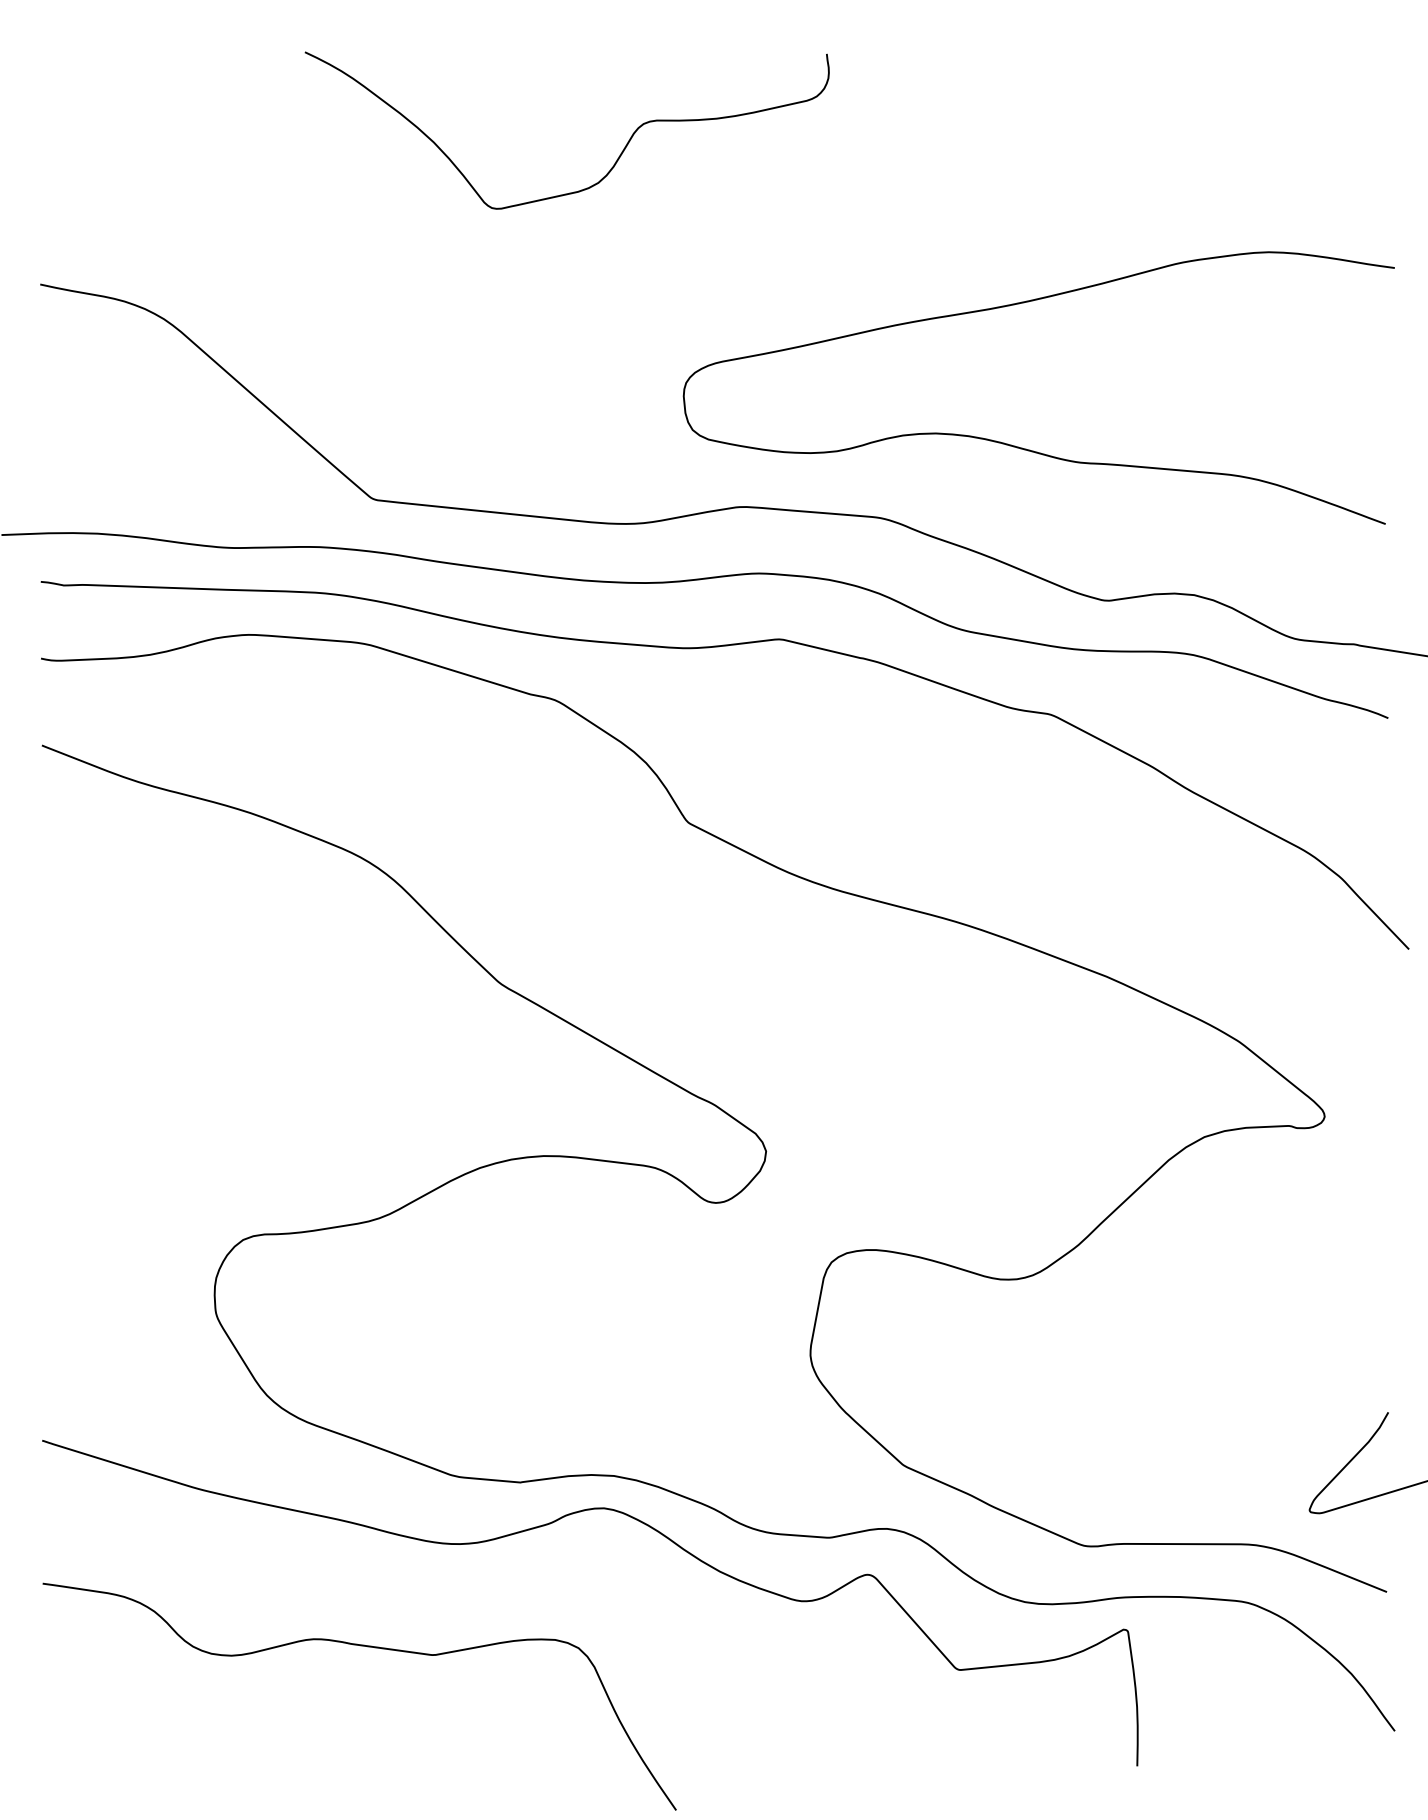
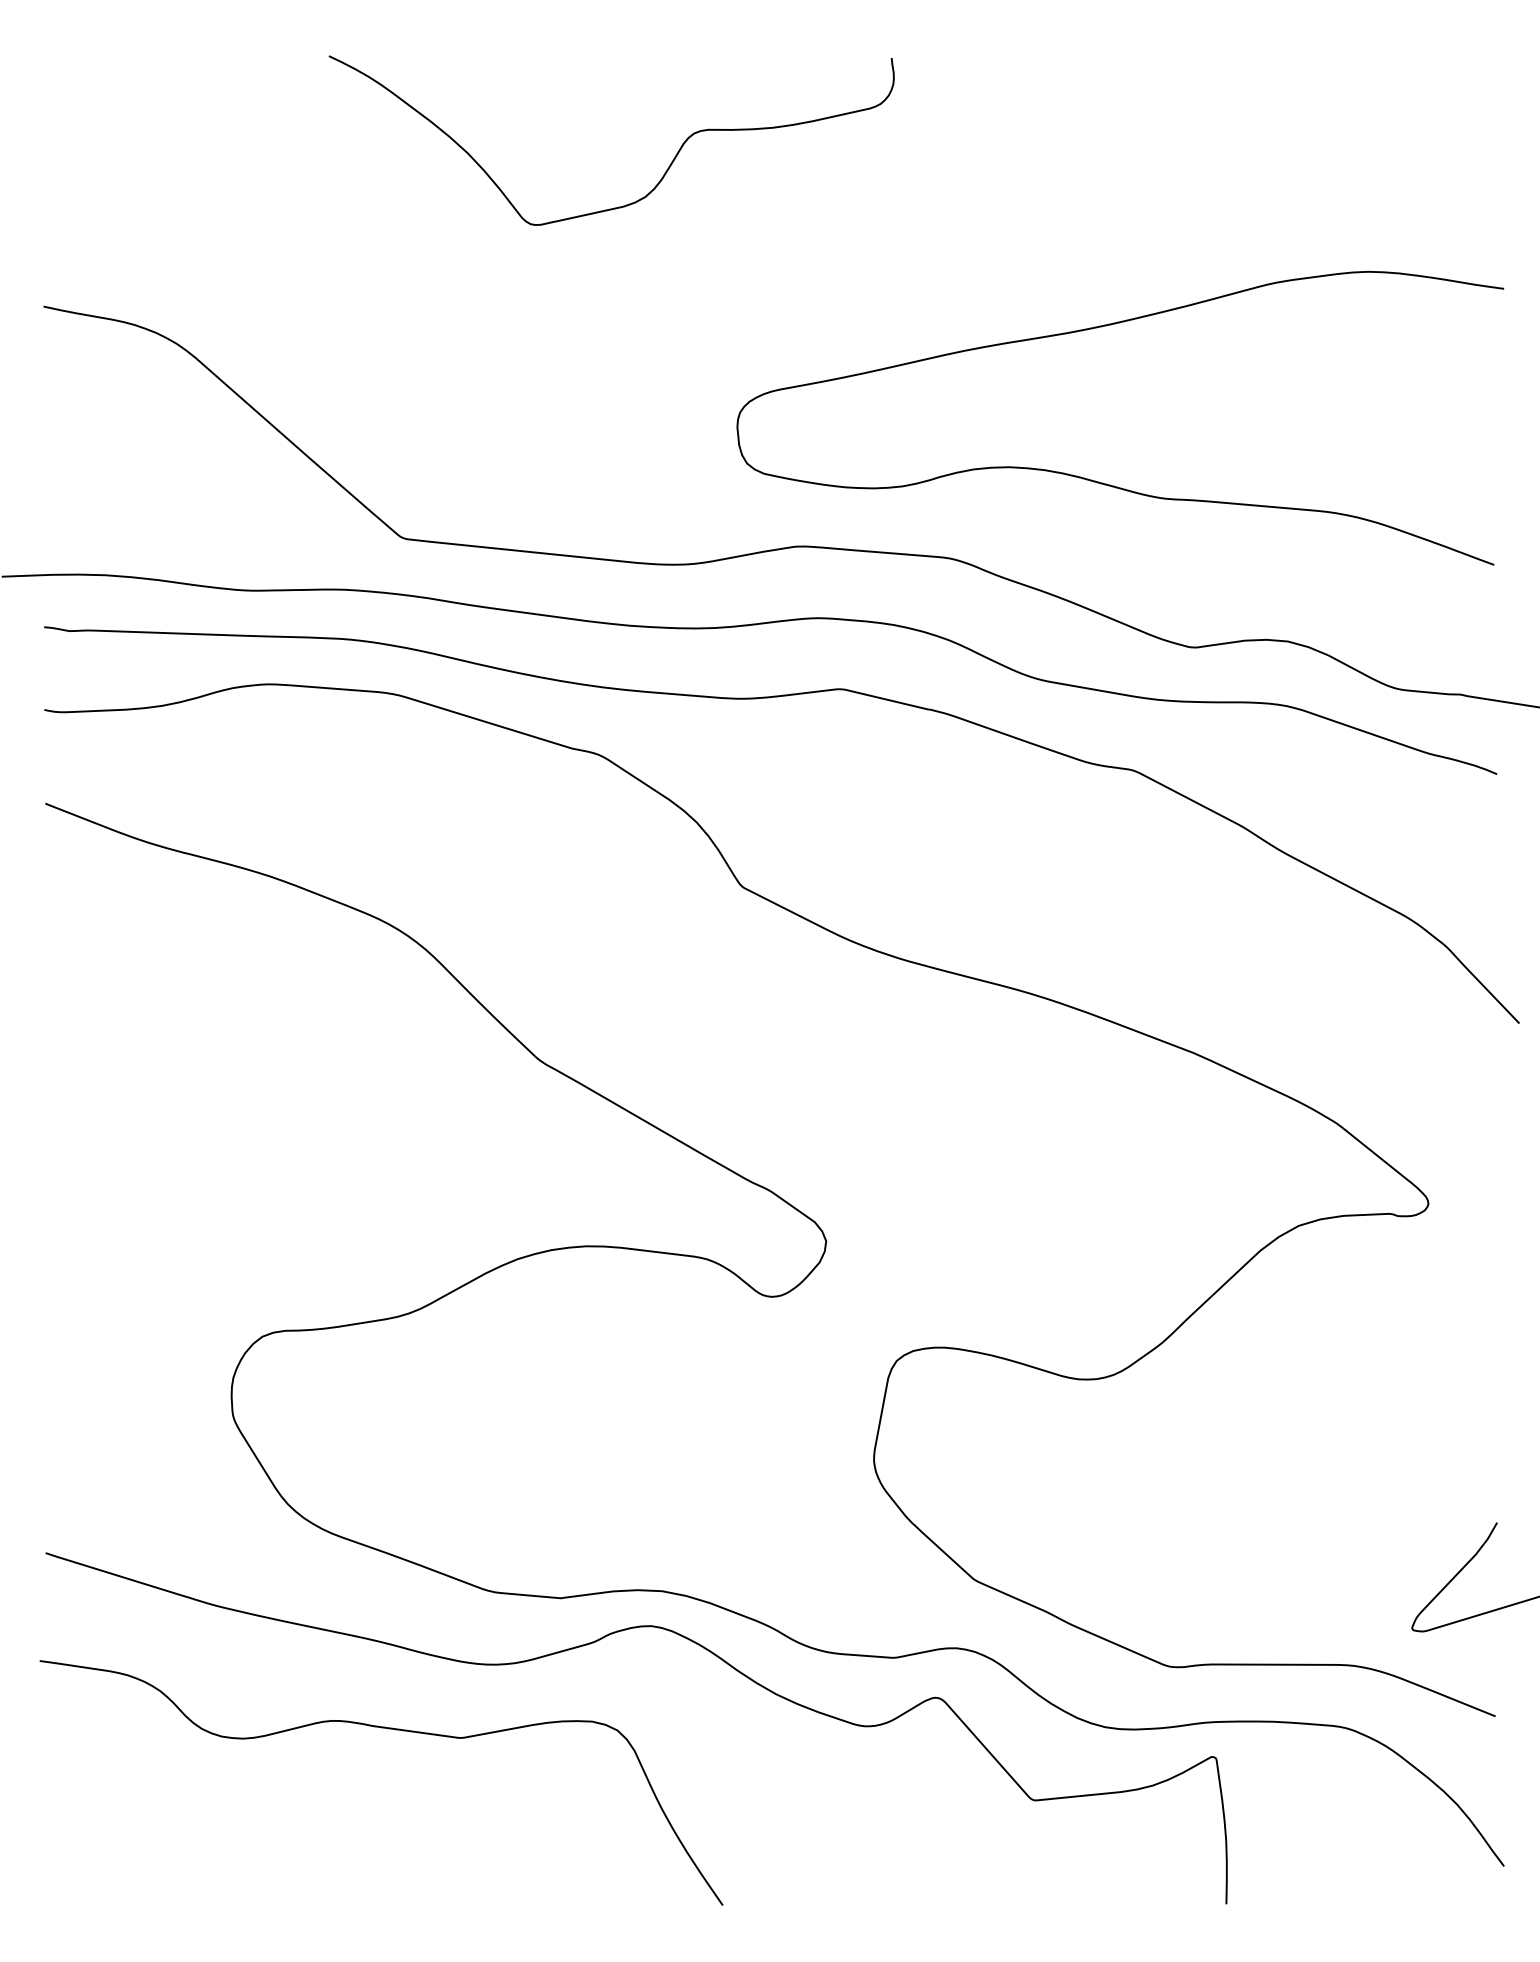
curve: (367, 1647) -> (389, 1729), moved

